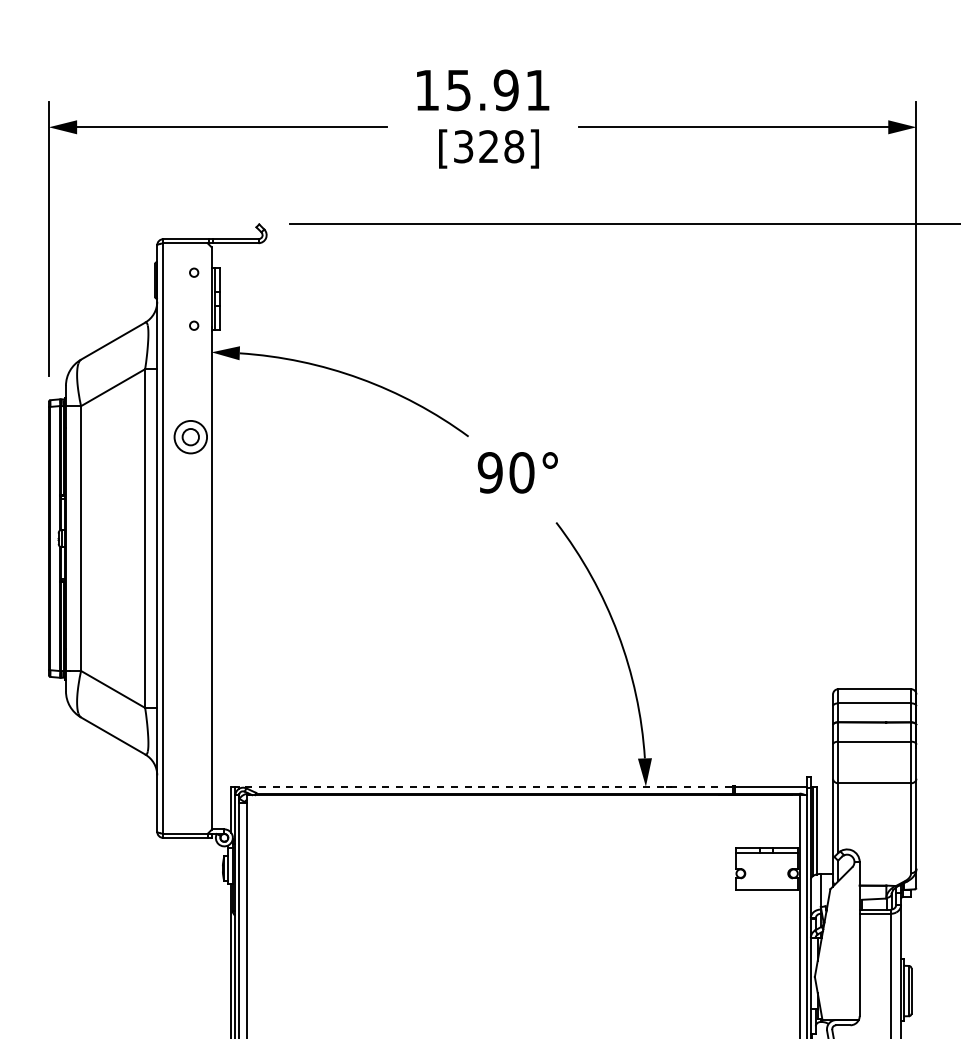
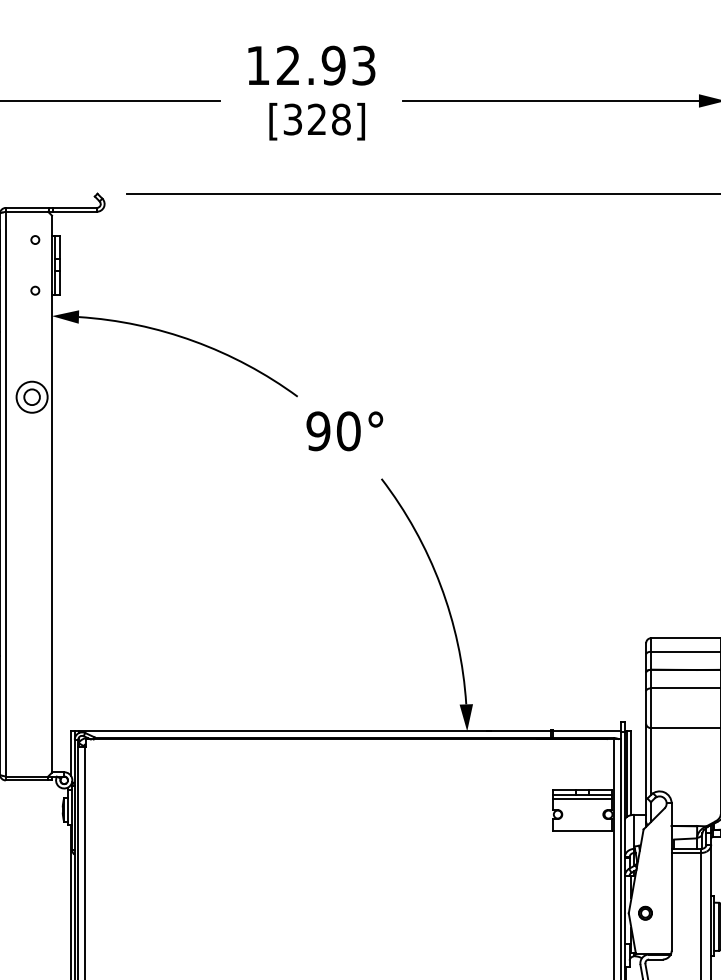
text: (497, 90) -> (325, 65), 15.91 -> 12.93
line: (482, 786) -> (311, 731), dashed -> solid
line: (766, 856) -> (582, 798), added
part: (832, 976) -> (645, 912), added

